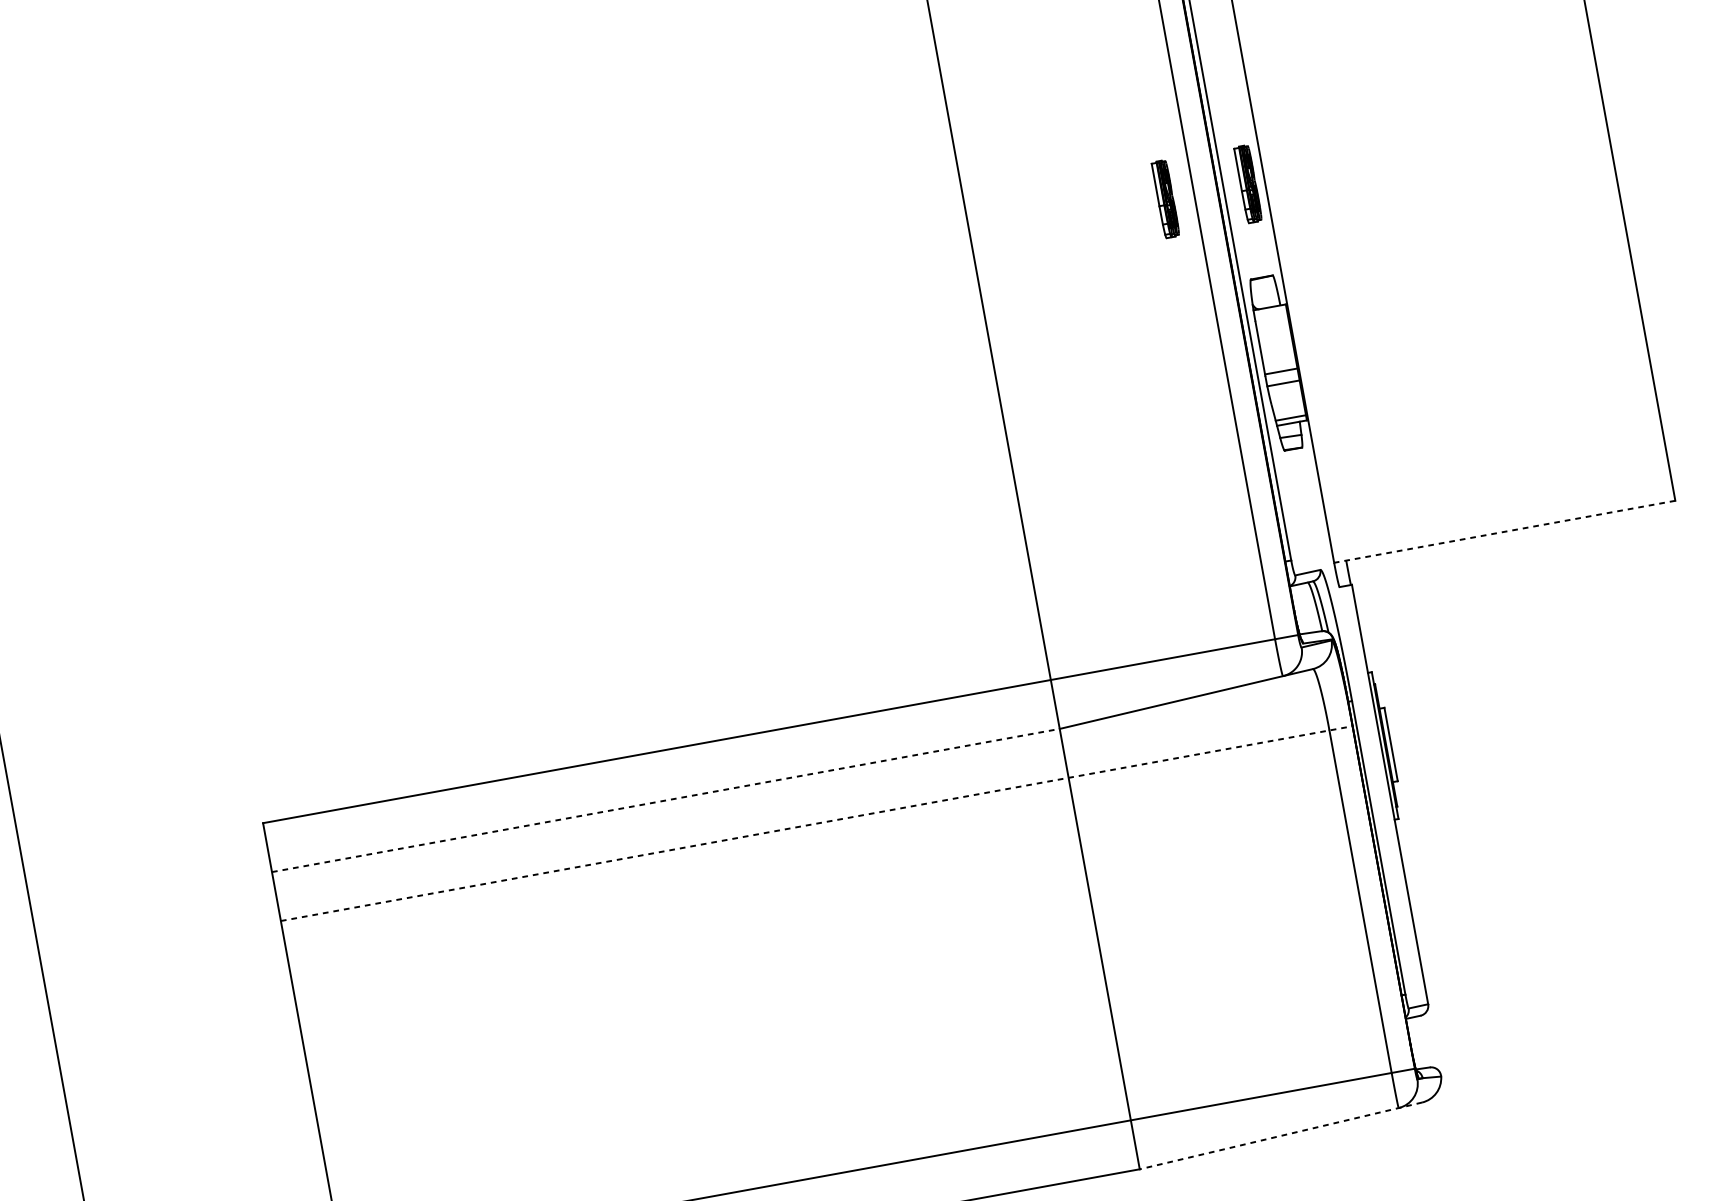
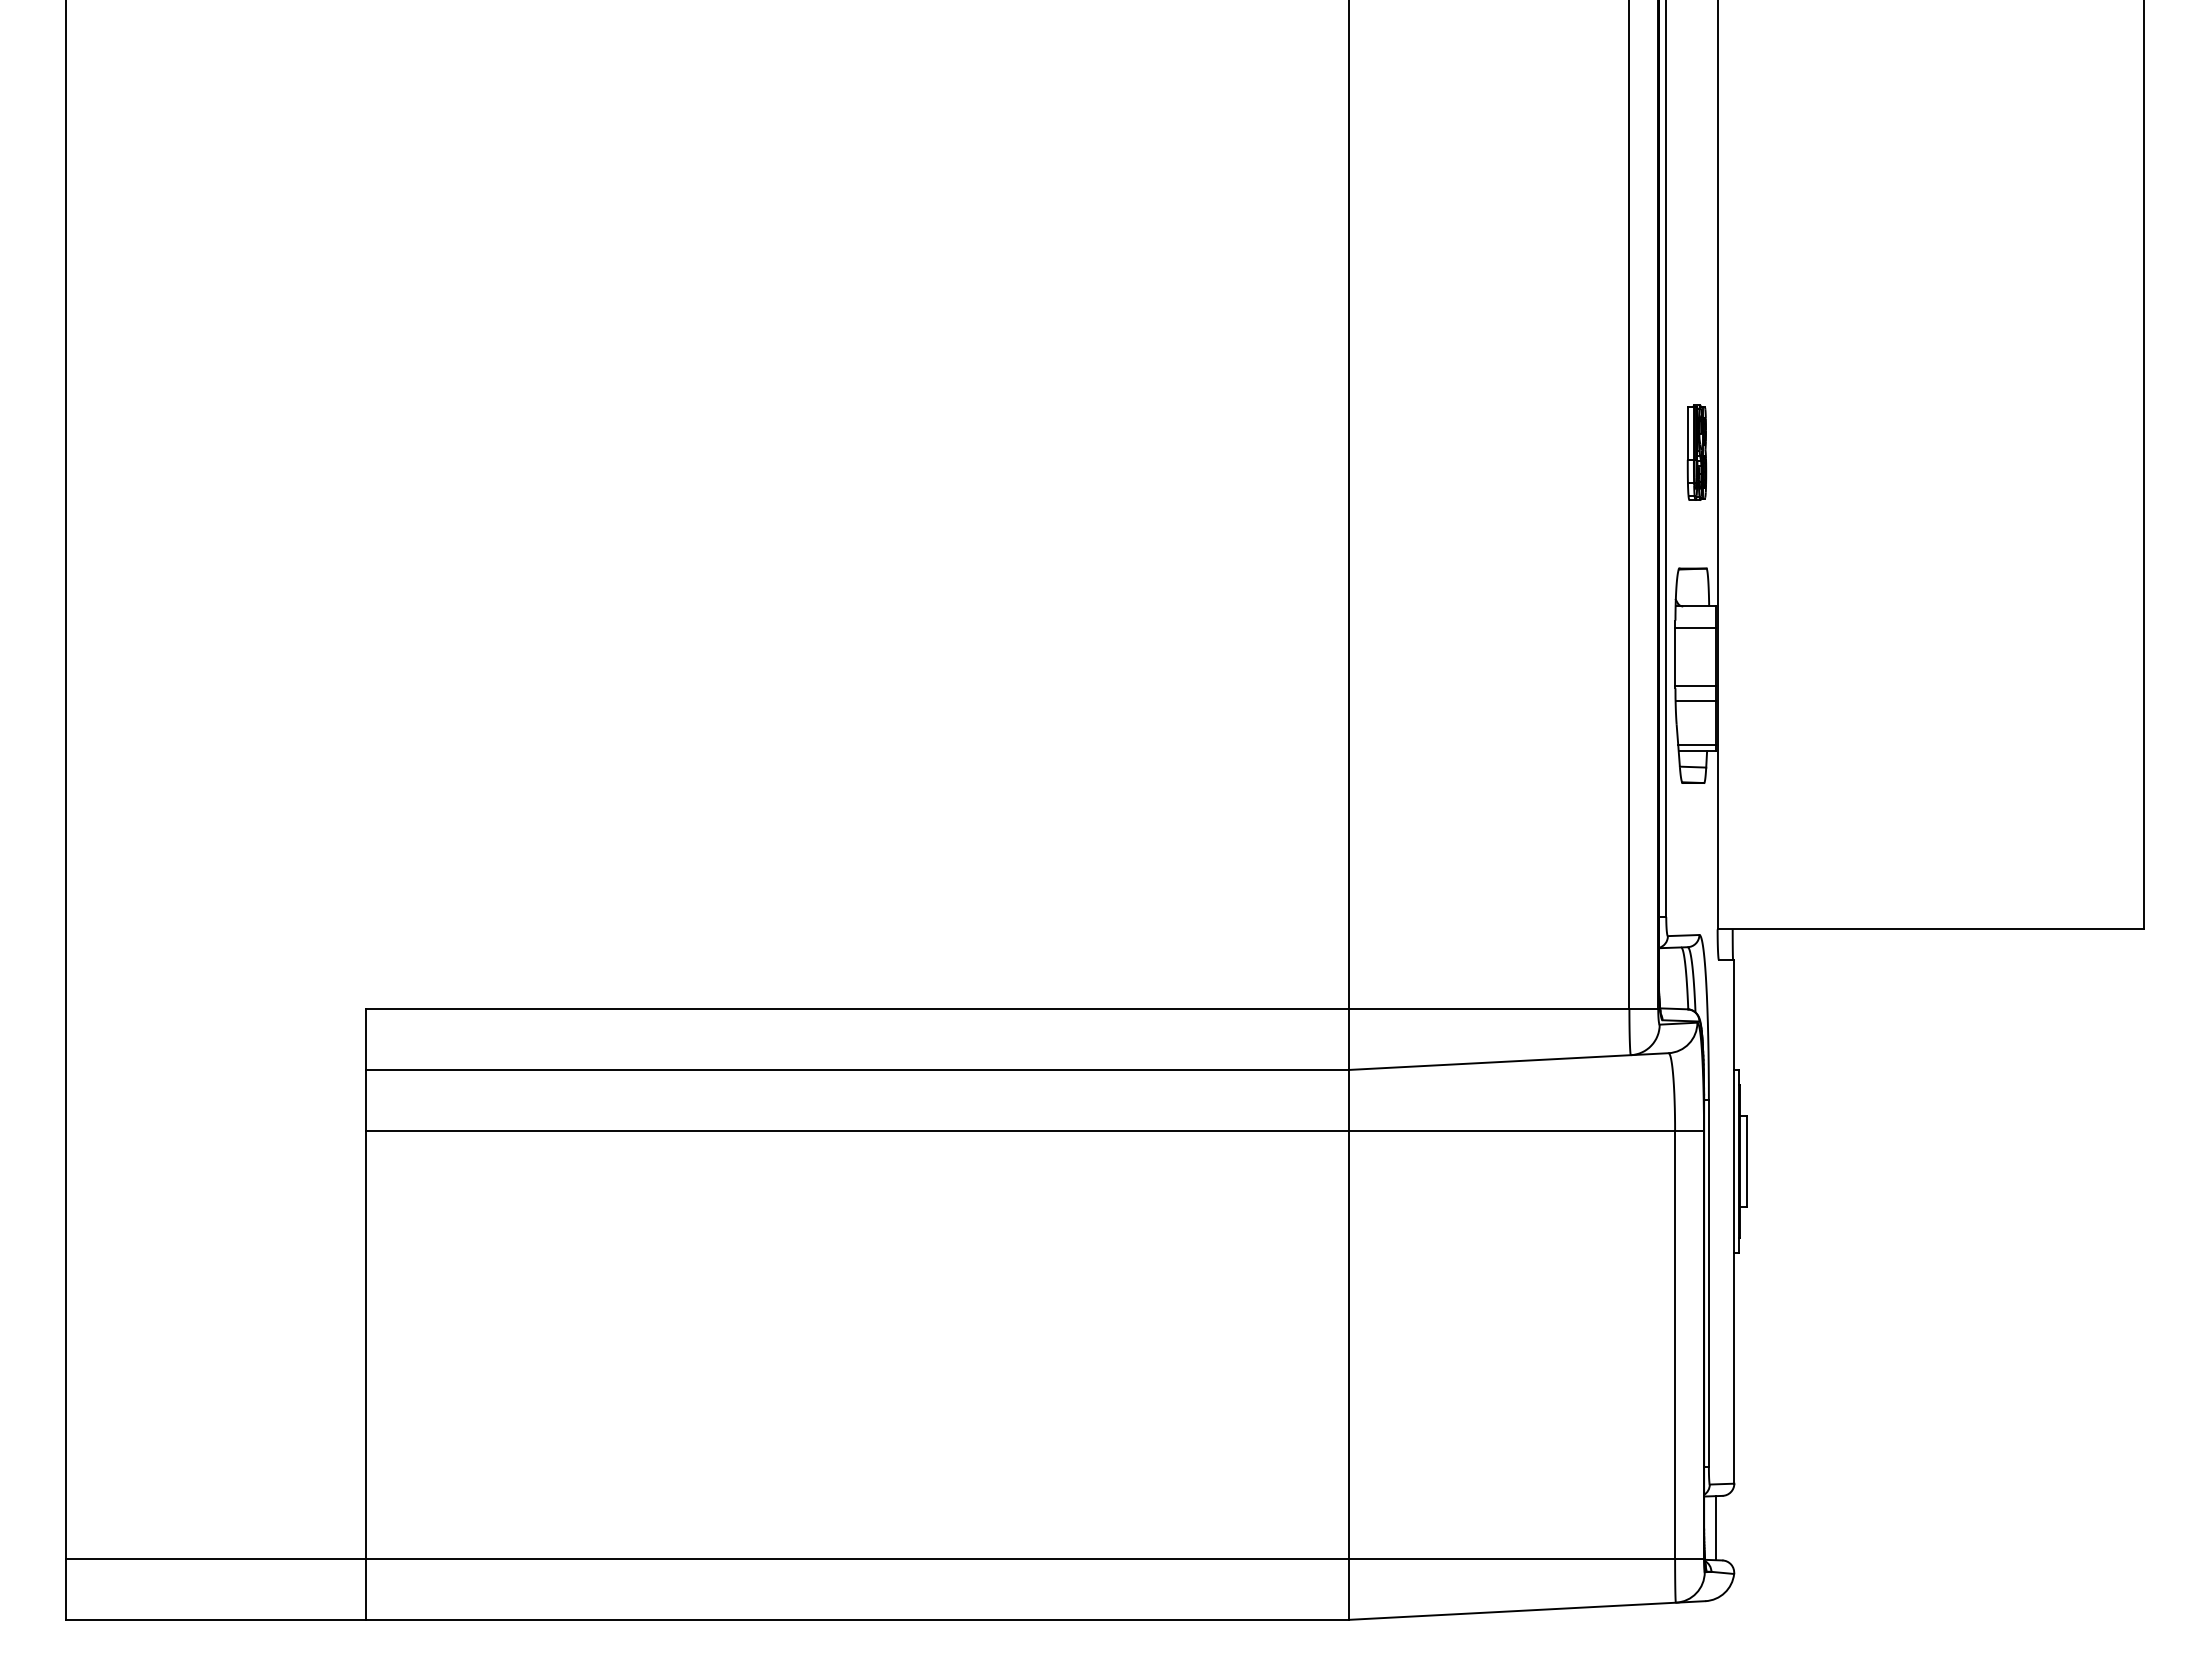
part: (1165, 198) -> (1593, 452), removed
line: (1272, 324) -> (1695, 627), added
line: (1504, 531) -> (1930, 929), dashed -> solid
line: (665, 800) -> (857, 1069), dashed -> solid
line: (817, 823) -> (1035, 1131), dashed -> solid
line: (1420, 1042) -> (1716, 1528), added
line: (1280, 1136) -> (1526, 1610), dashed -> solid

